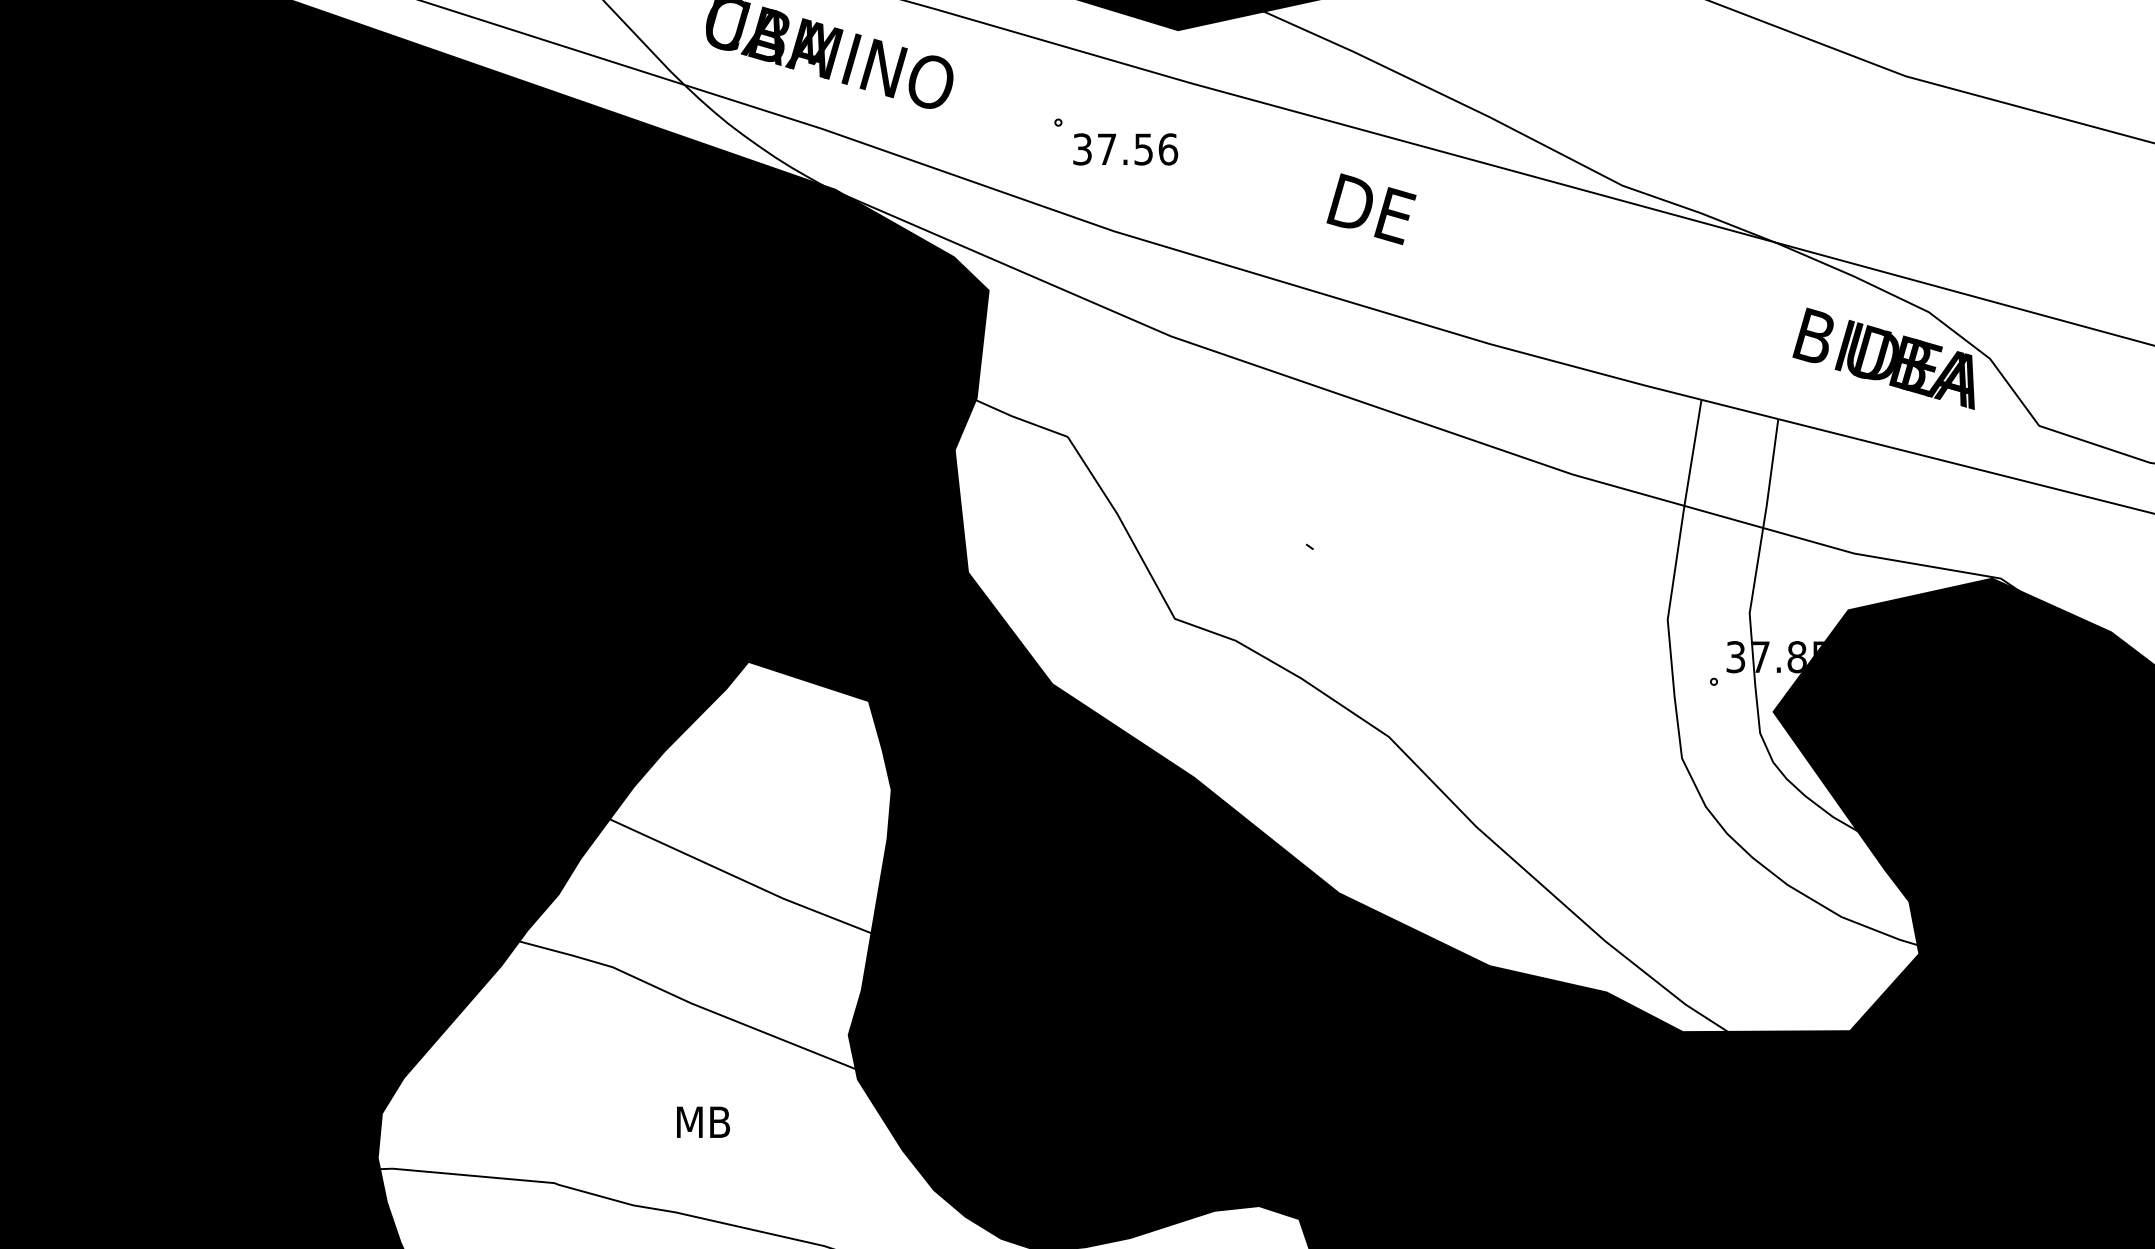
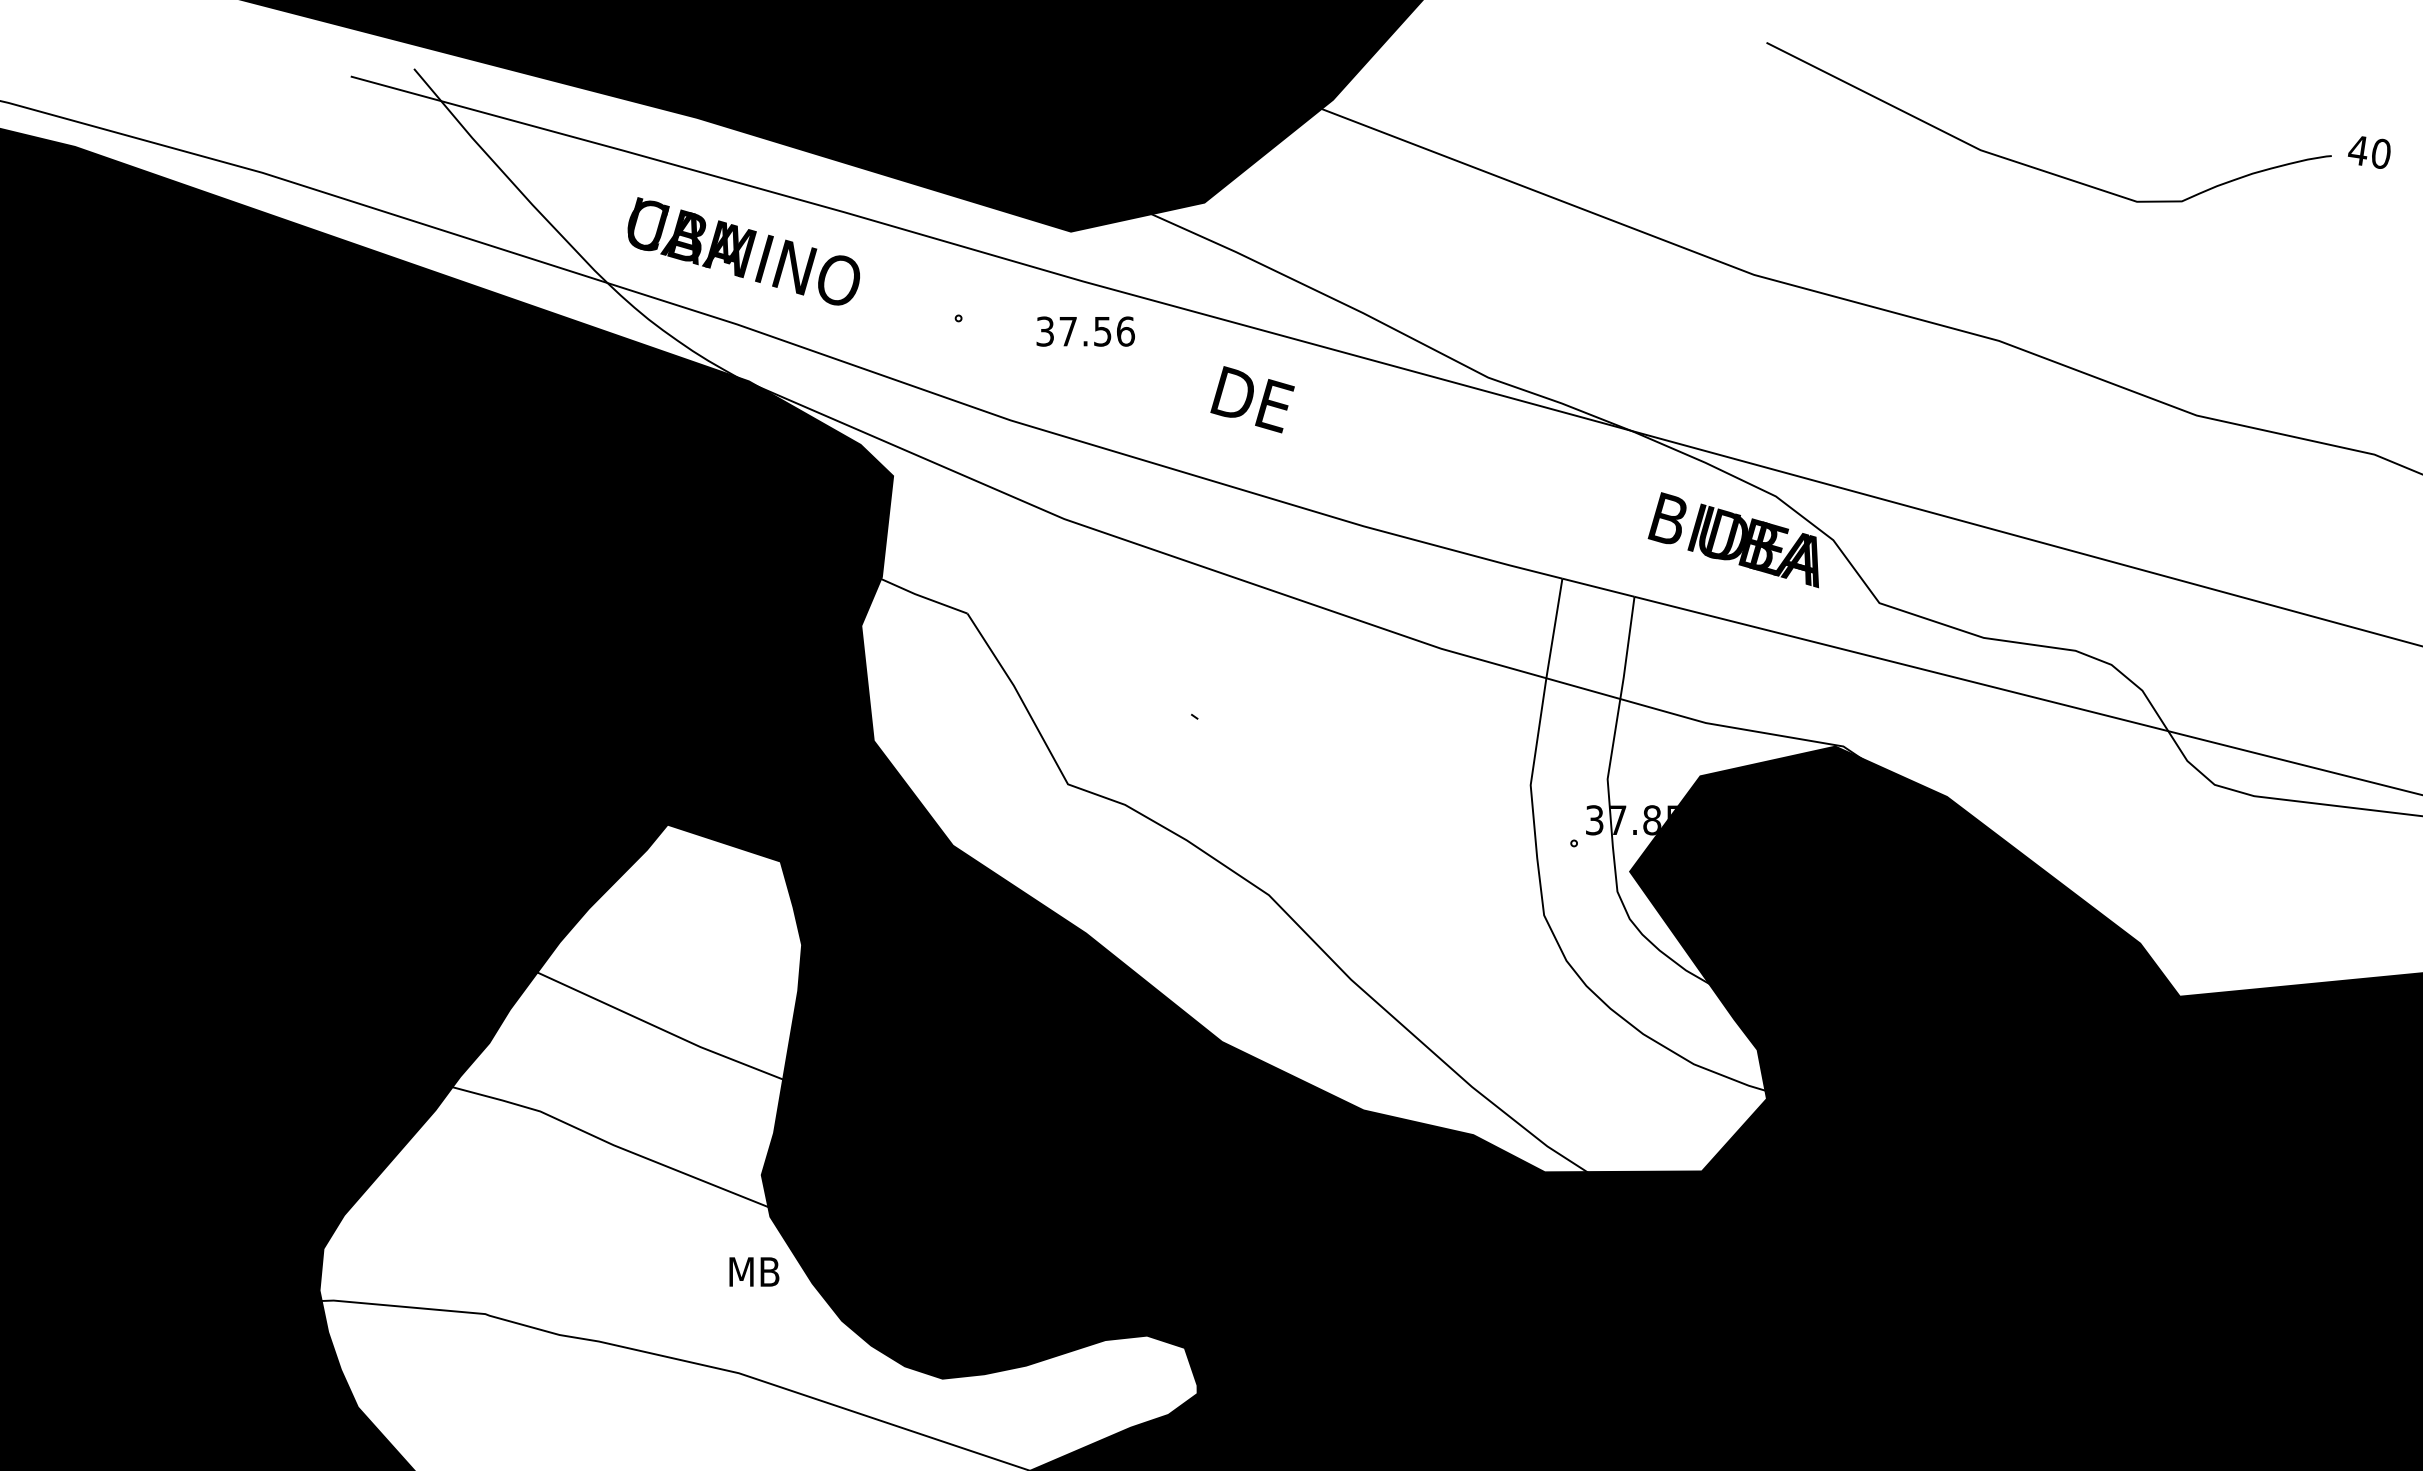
text: (1125, 149) -> (1085, 331), moved
text: (703, 1121) -> (754, 1271), moved

